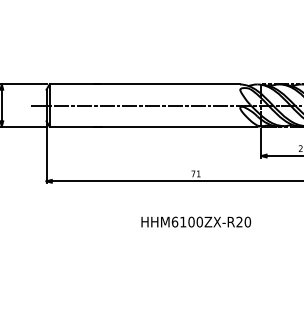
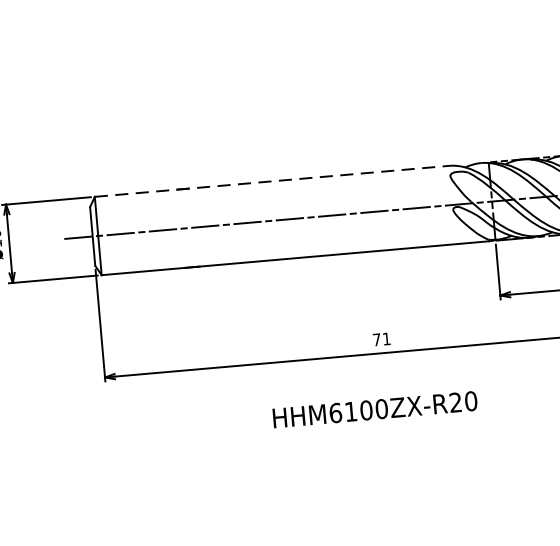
line: (145, 84) -> (273, 181), solid -> dashed
text: (196, 221) -> (375, 408), moved

